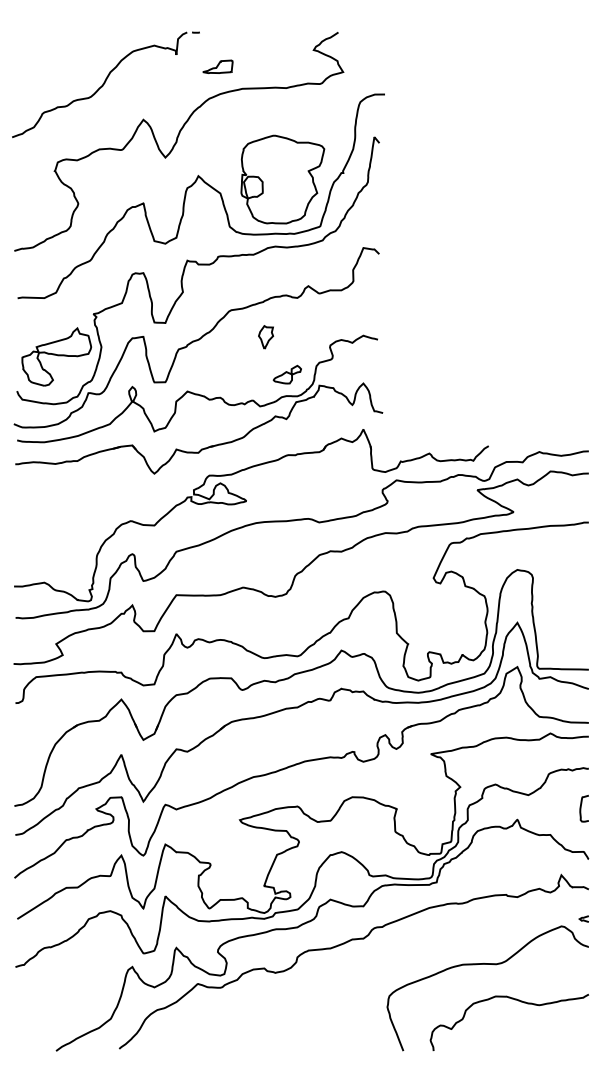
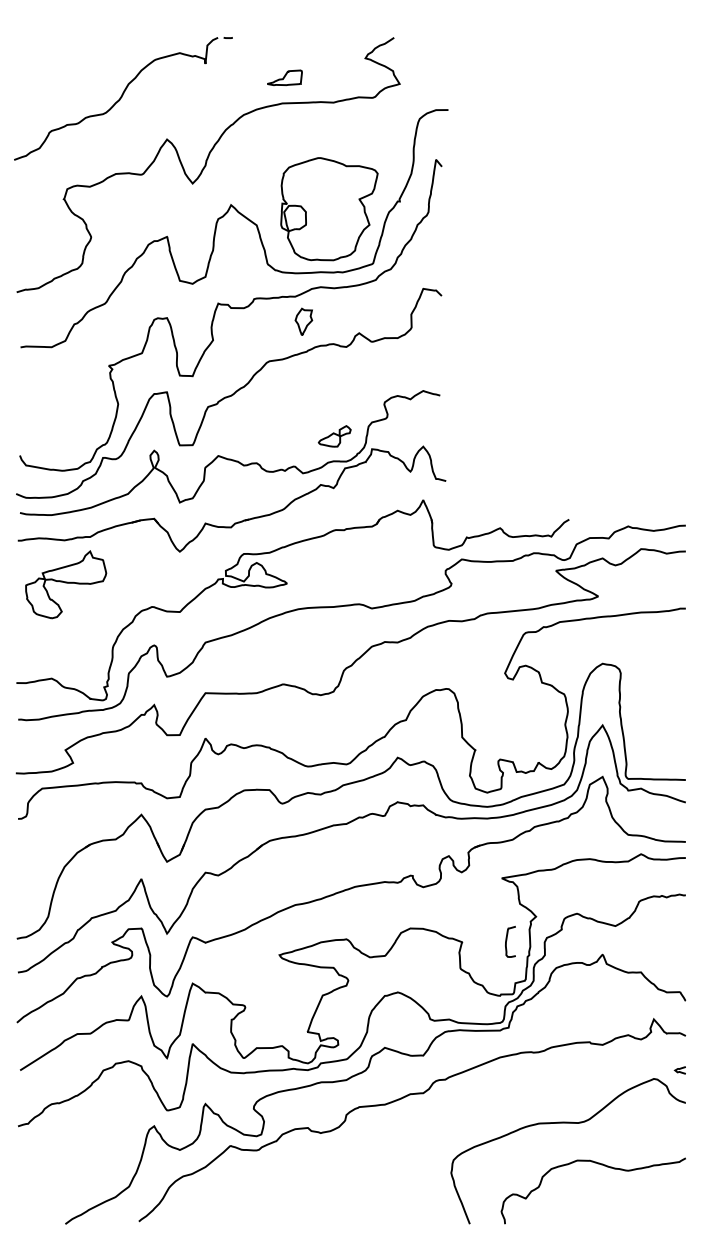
part: (217, 66) -> (284, 77), moved
part: (265, 337) -> (303, 321), moved
part: (57, 356) -> (66, 584), moved
curve: (581, 807) -> (507, 940), moved

